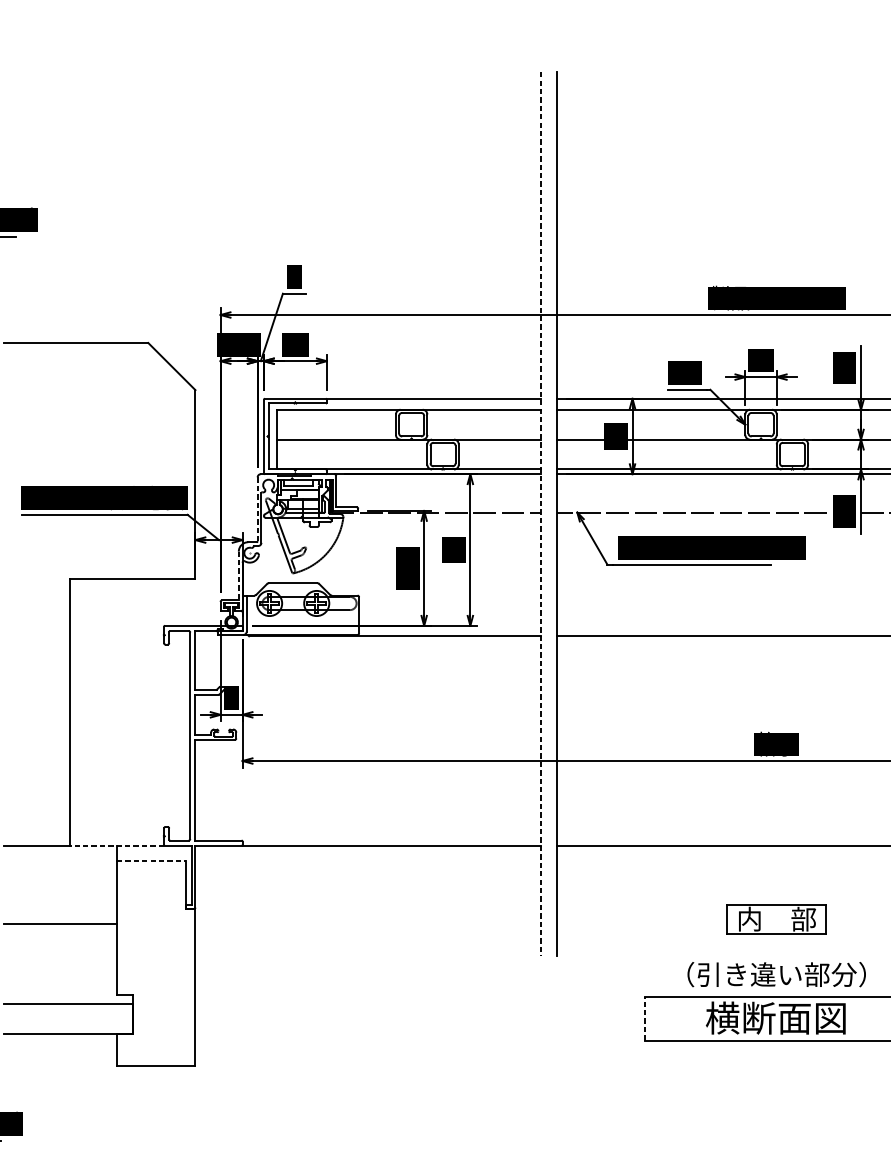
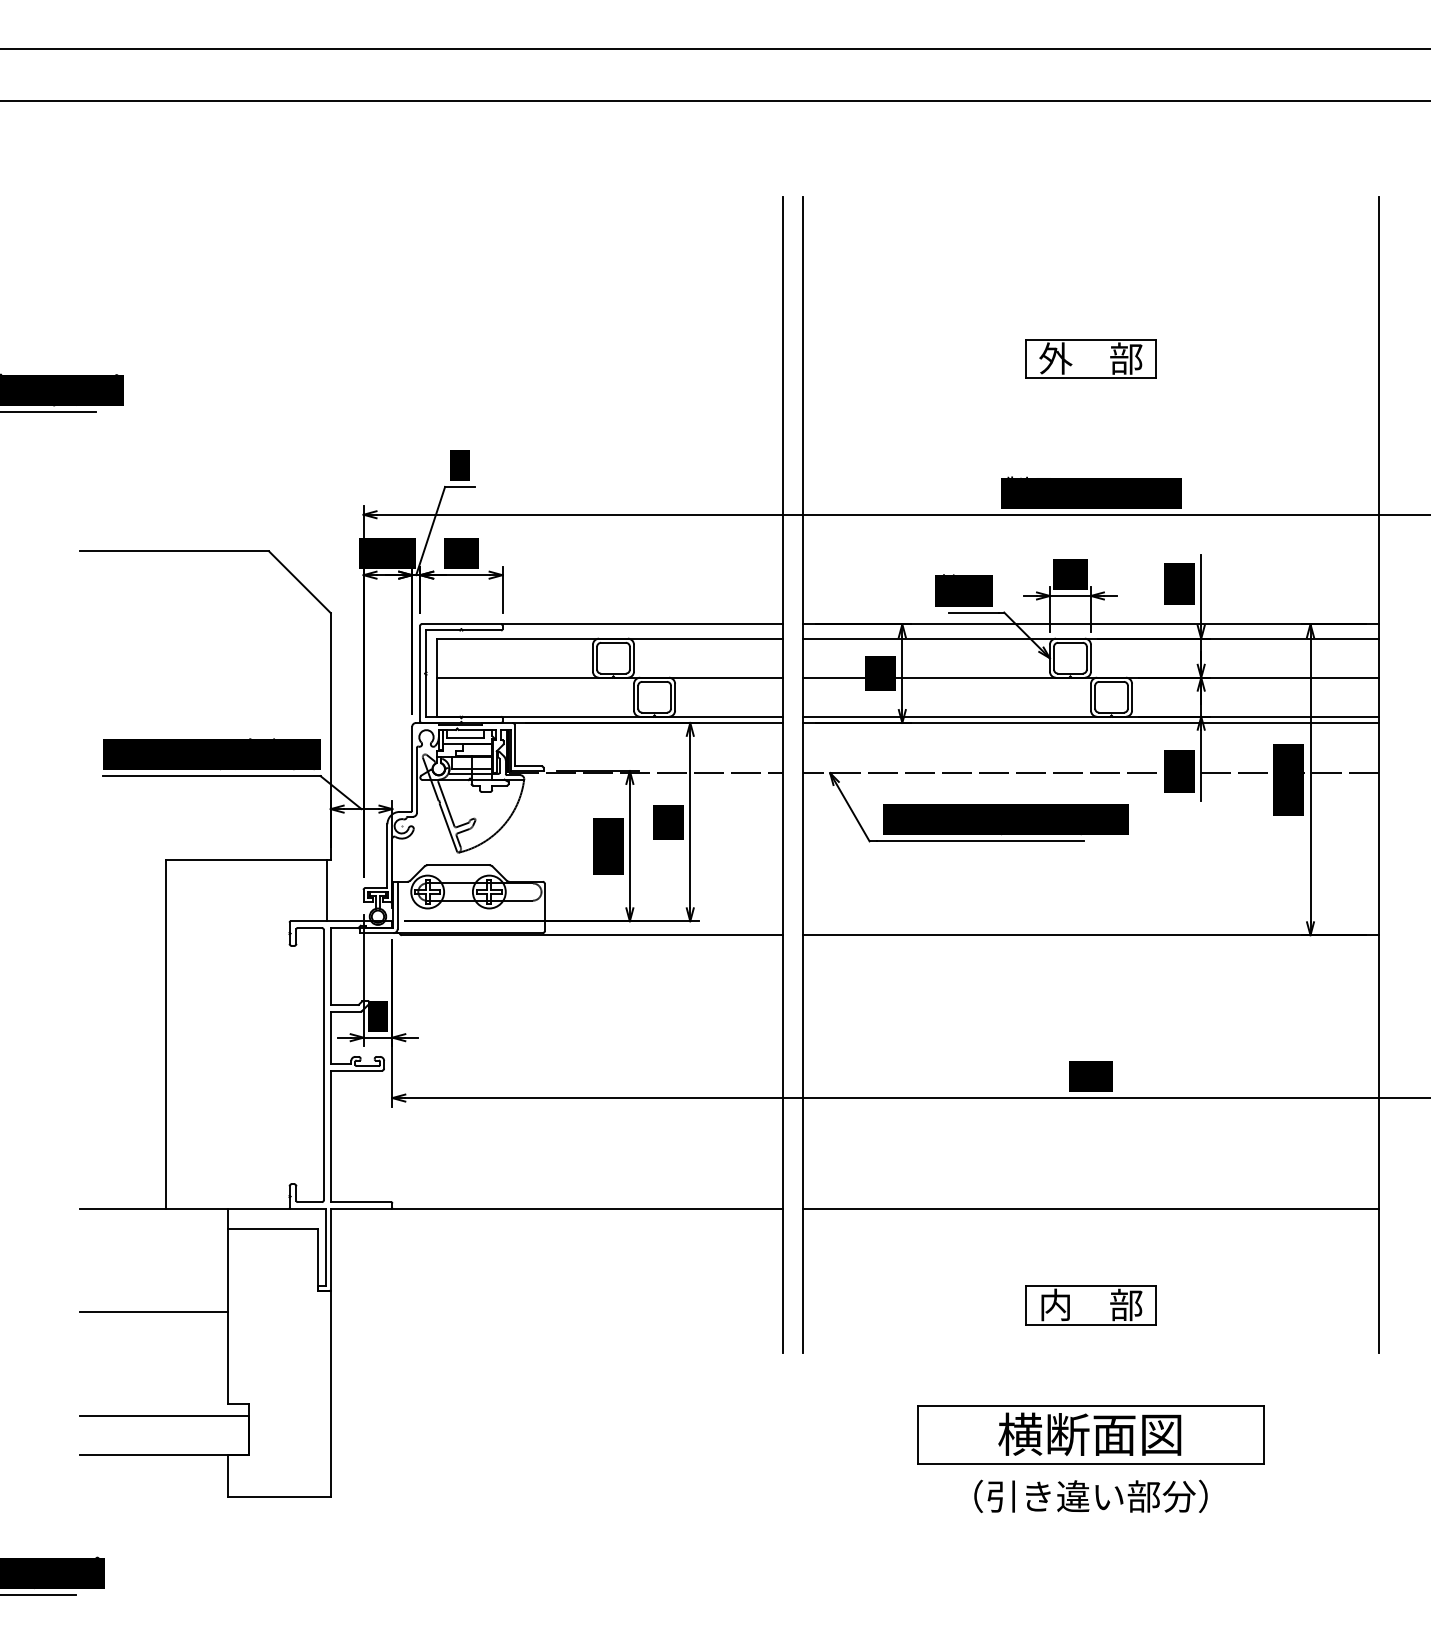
part: (776, 195) -> (1090, 358), added
text: (664, 372) -> (944, 590), SW -> 格子
line: (257, 509) -> (412, 768), dashed -> solid
line: (540, 514) -> (782, 775), dashed -> solid
line: (238, 576) -> (387, 856), dashed -> solid
line: (192, 602) -> (326, 890), added
text: (776, 743) -> (1090, 1075), 格子 -> SW
line: (116, 845) -> (227, 1208), dashed -> solid
line: (151, 861) -> (273, 1229), dashed -> solid
text: (776, 973) -> (1090, 1495), moved
line: (644, 1018) -> (918, 1434), dashed -> solid

